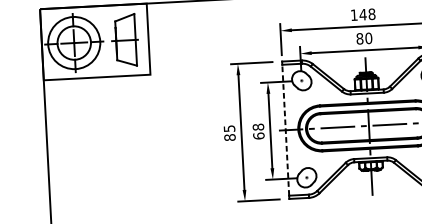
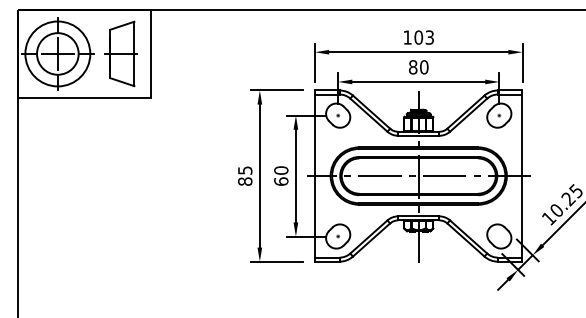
text: (367, 14) -> (424, 37), 148 -> 103
text: (258, 127) -> (281, 170), 68 -> 60
line: (286, 130) -> (315, 176), dashed -> solid

